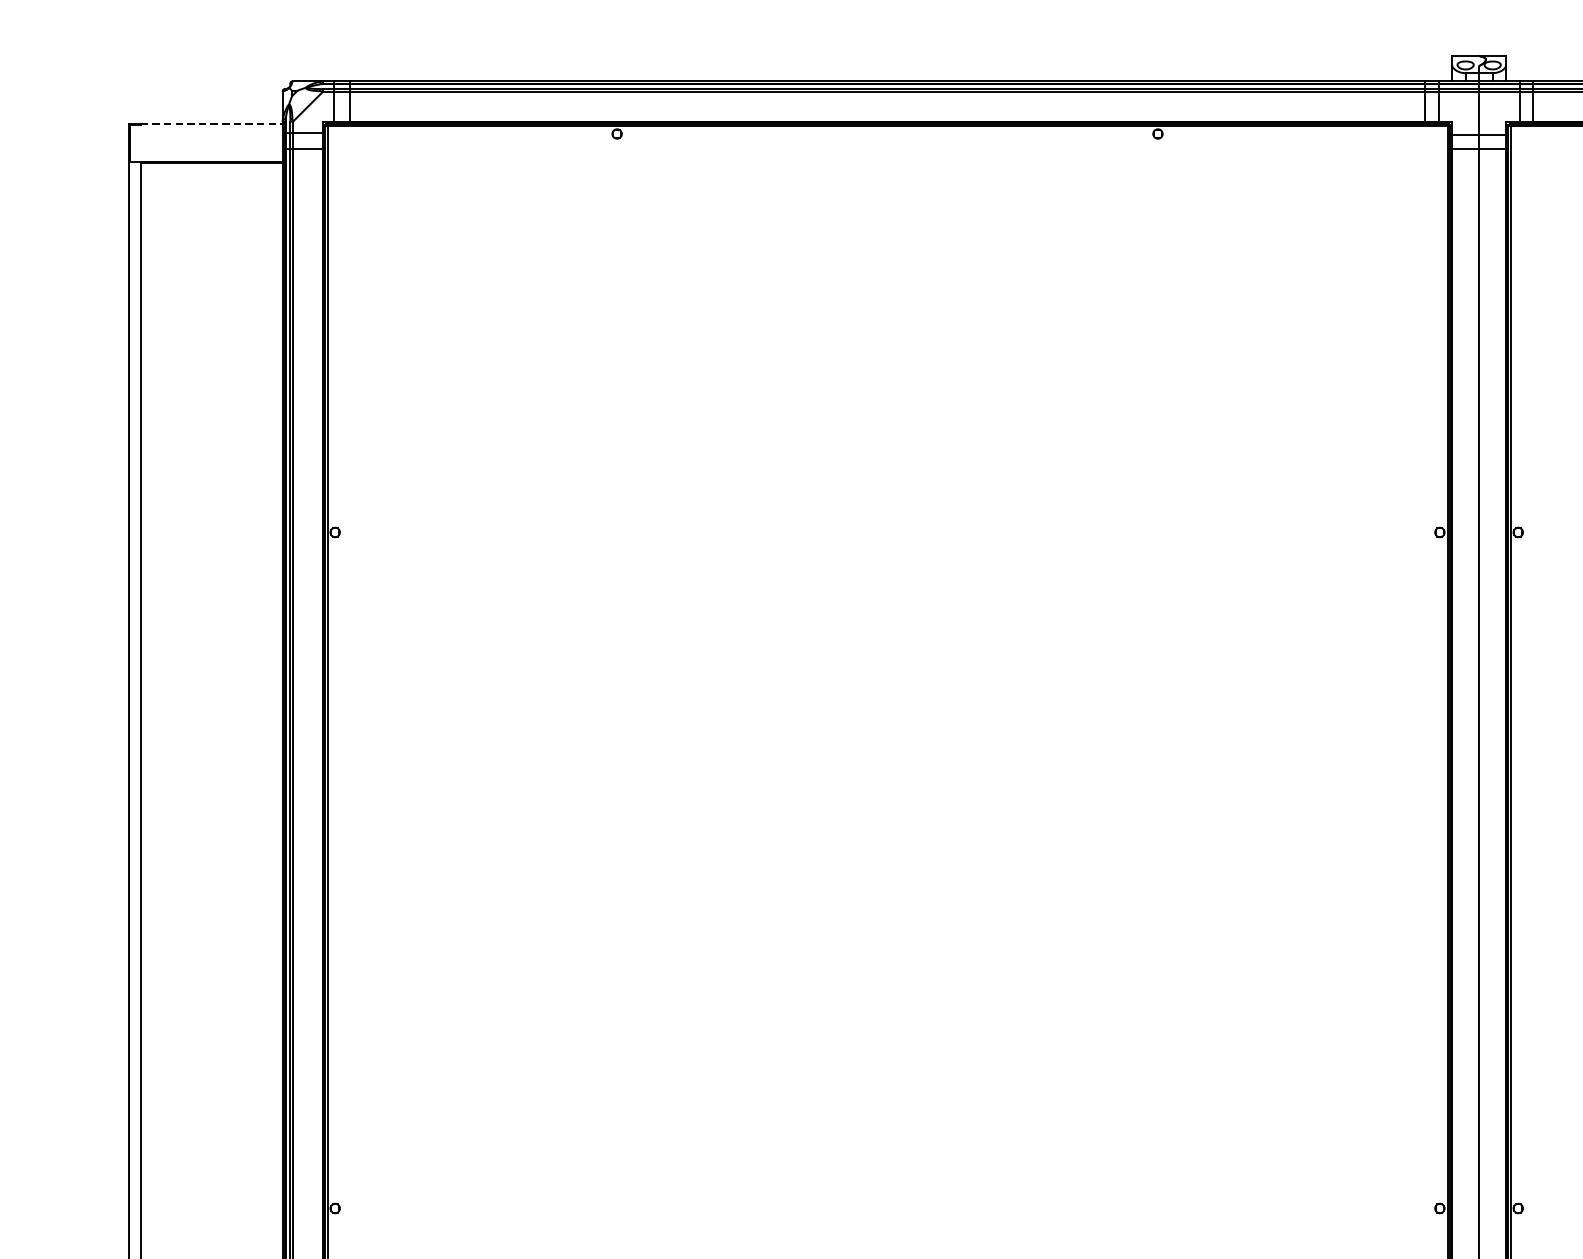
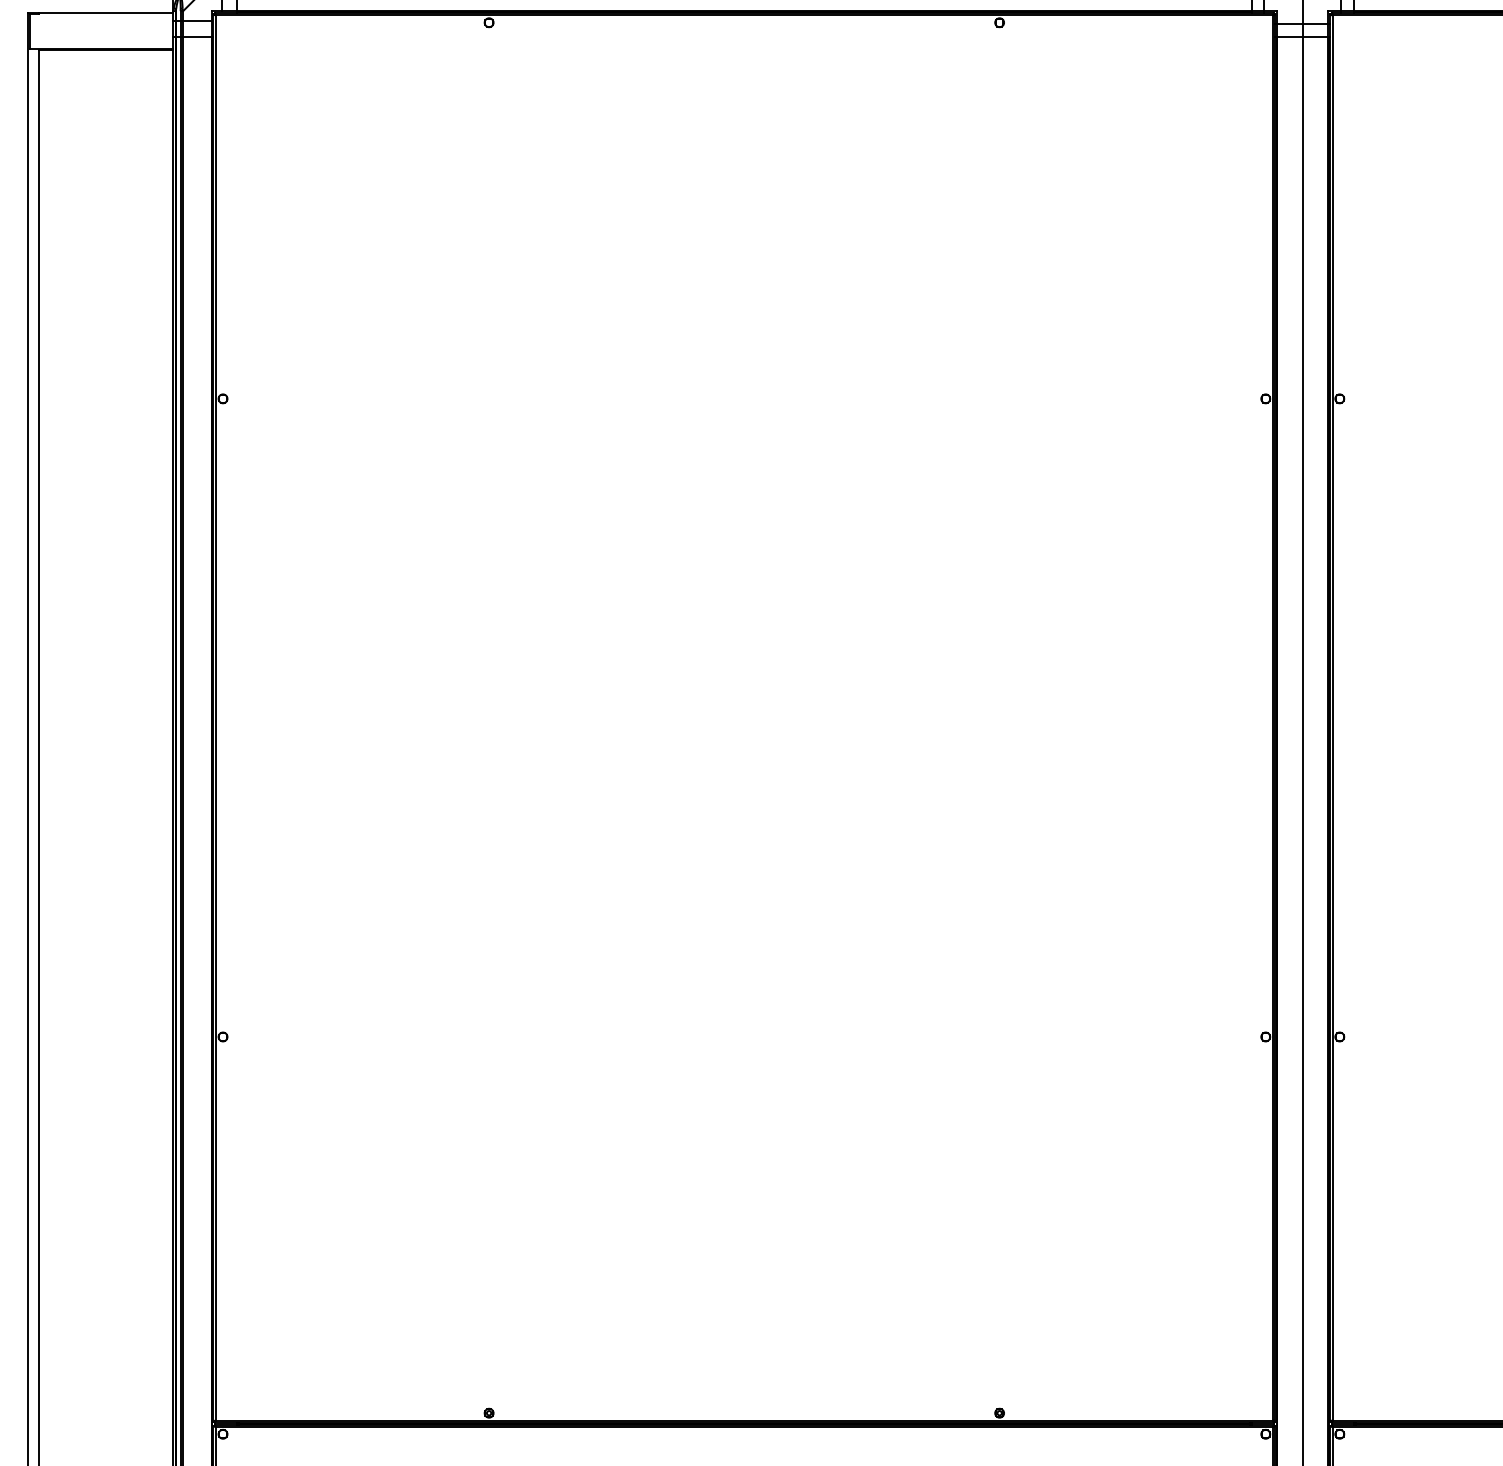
line: (211, 124) -> (106, 13), dashed -> solid

